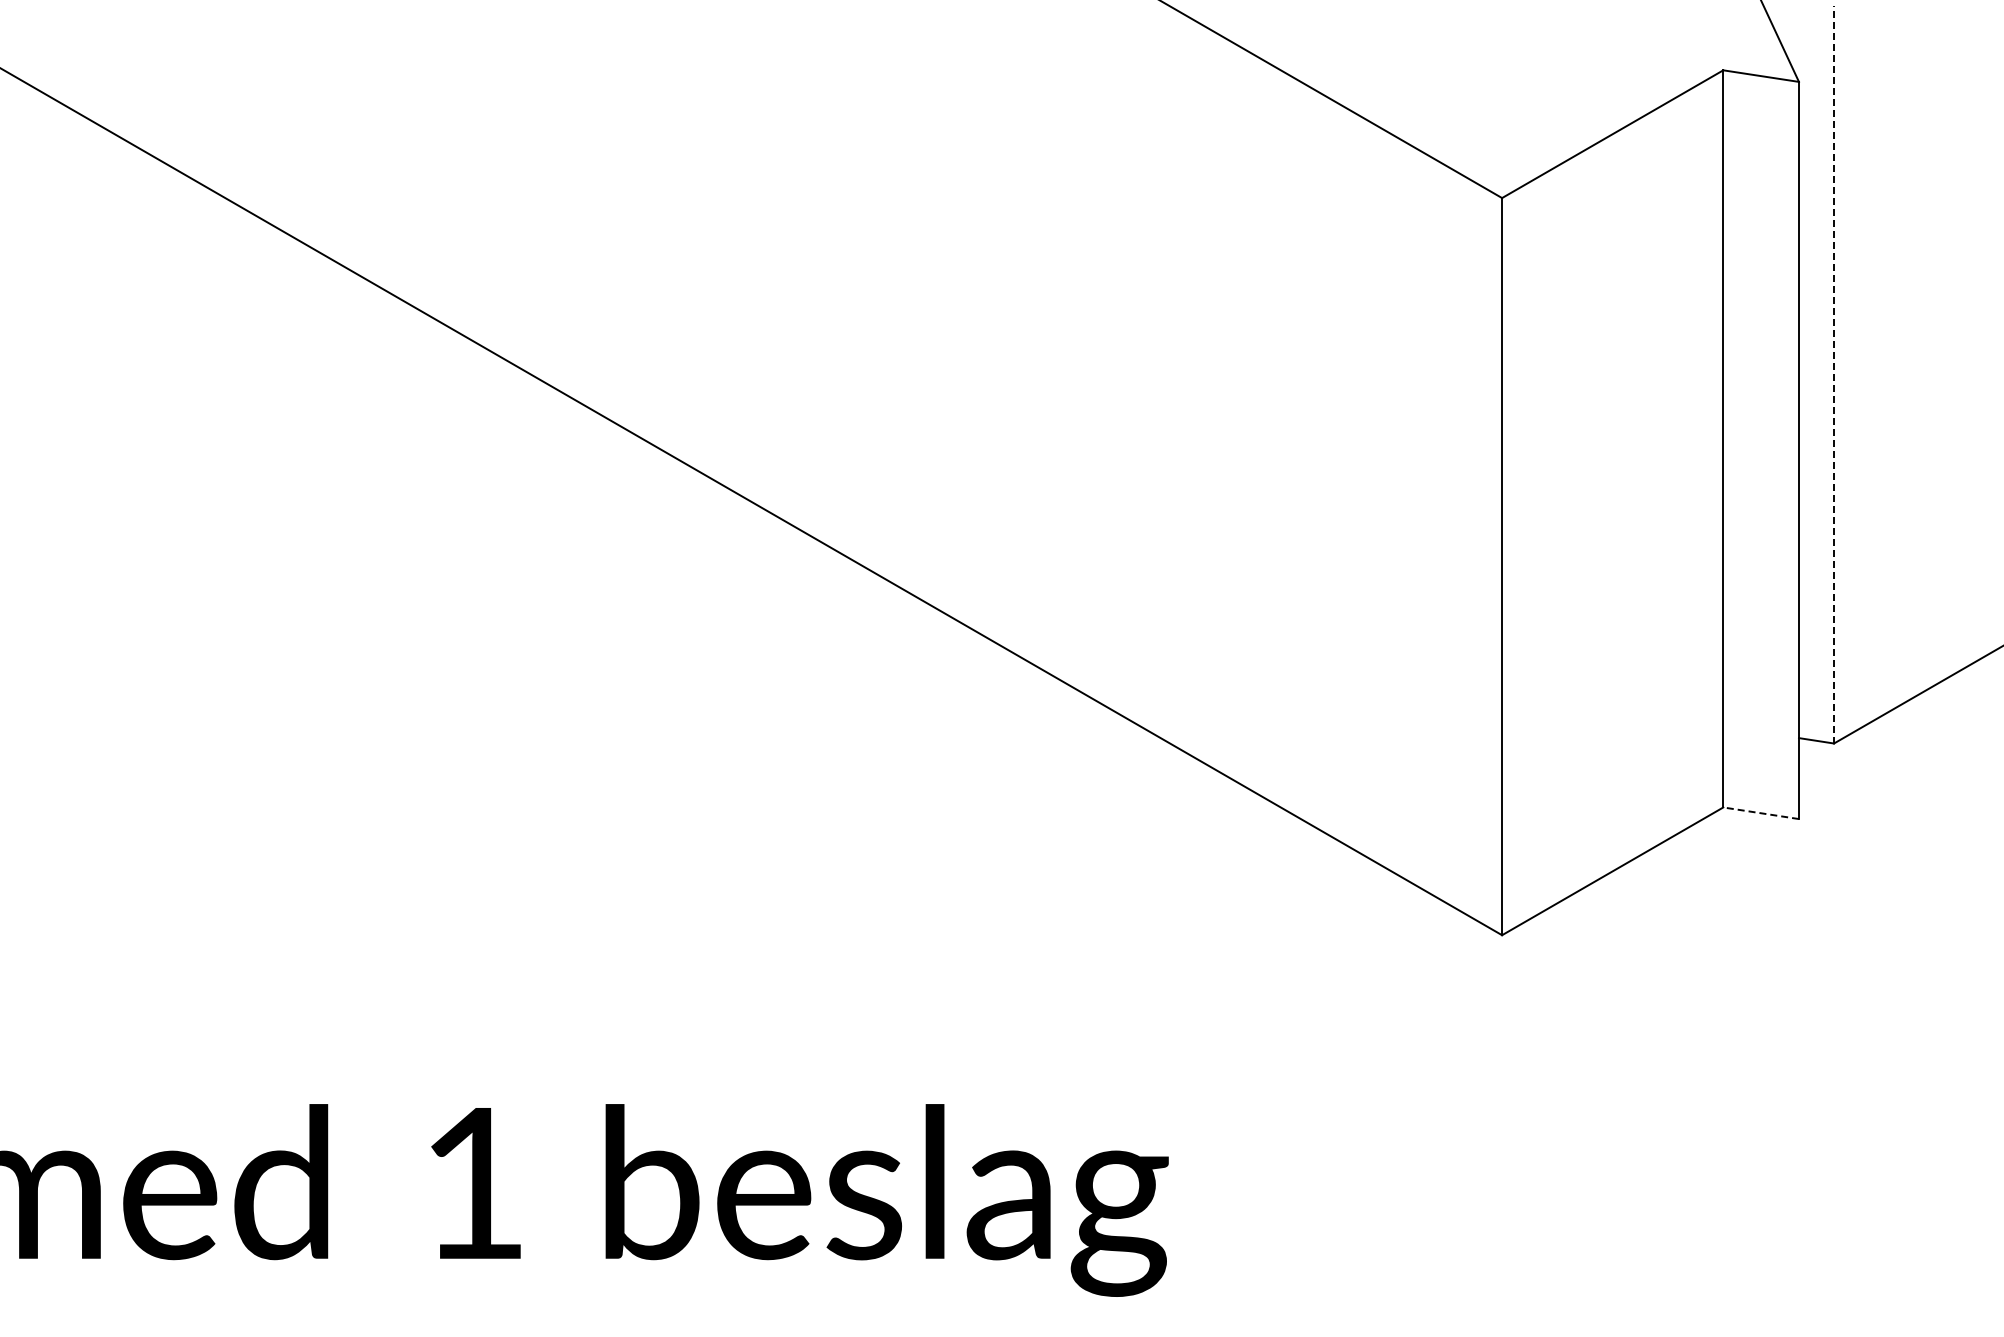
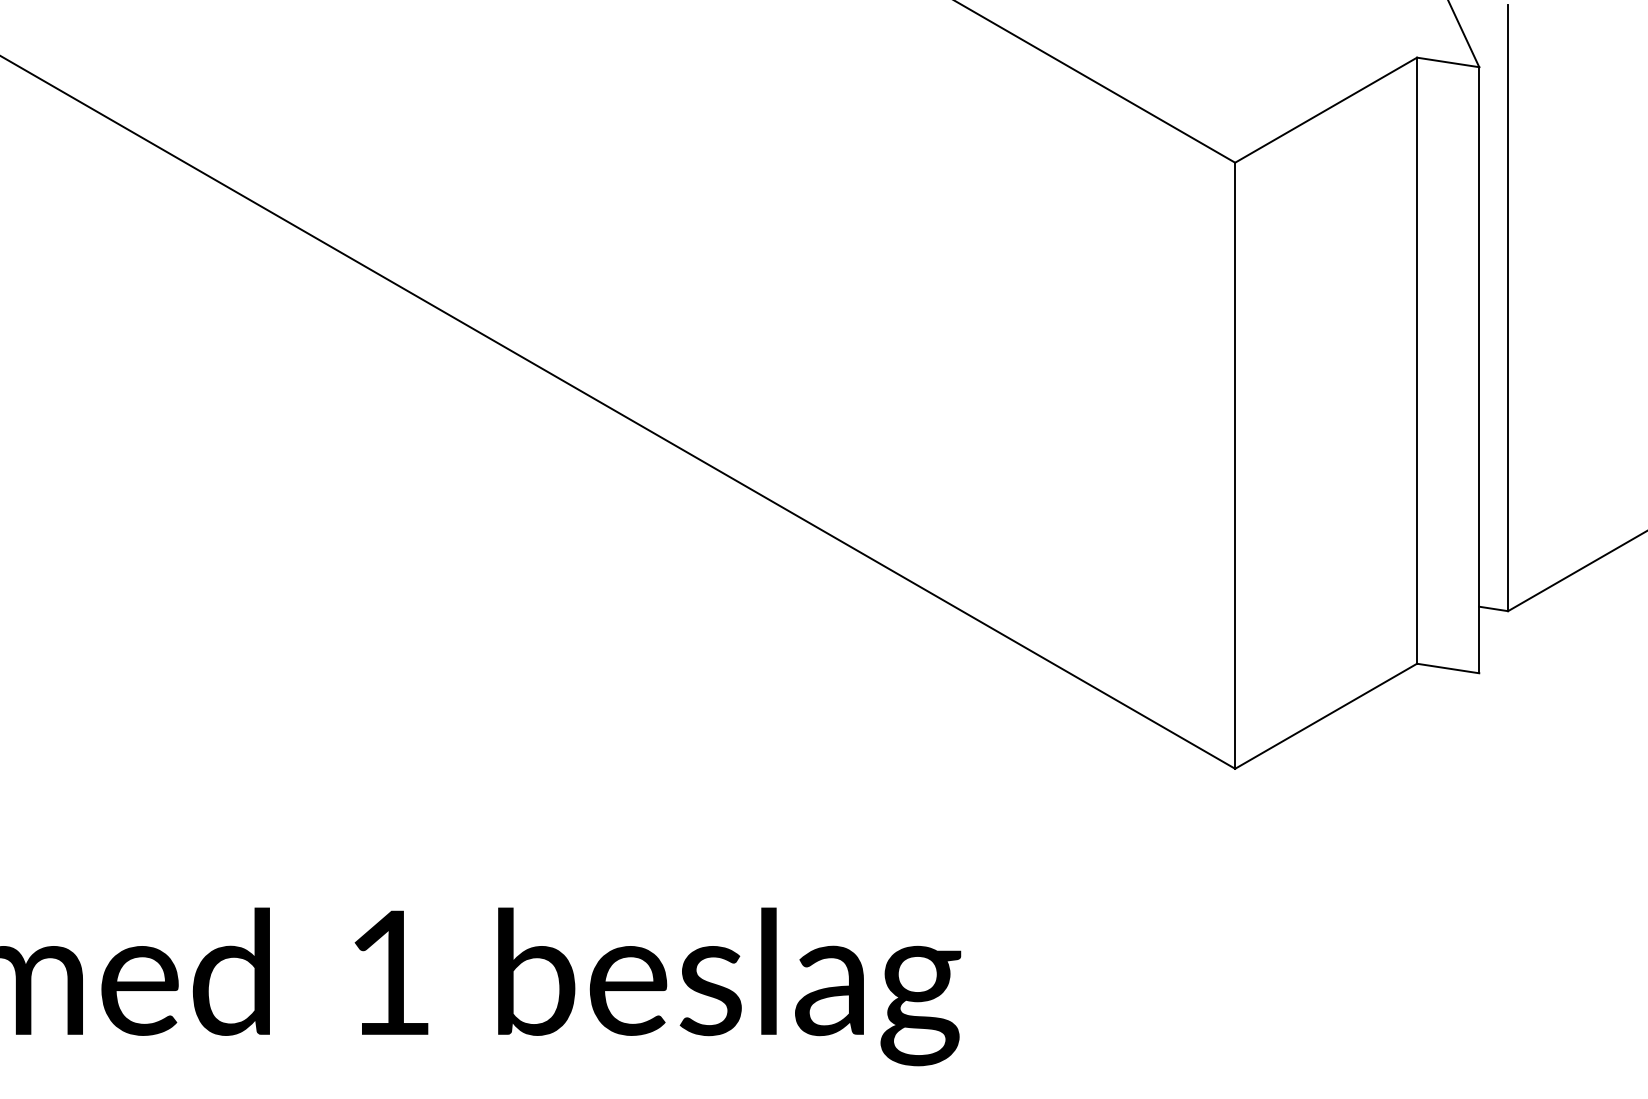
line: (1834, 374) -> (1508, 307), dashed -> solid
line: (1760, 813) -> (1447, 668), dashed -> solid

